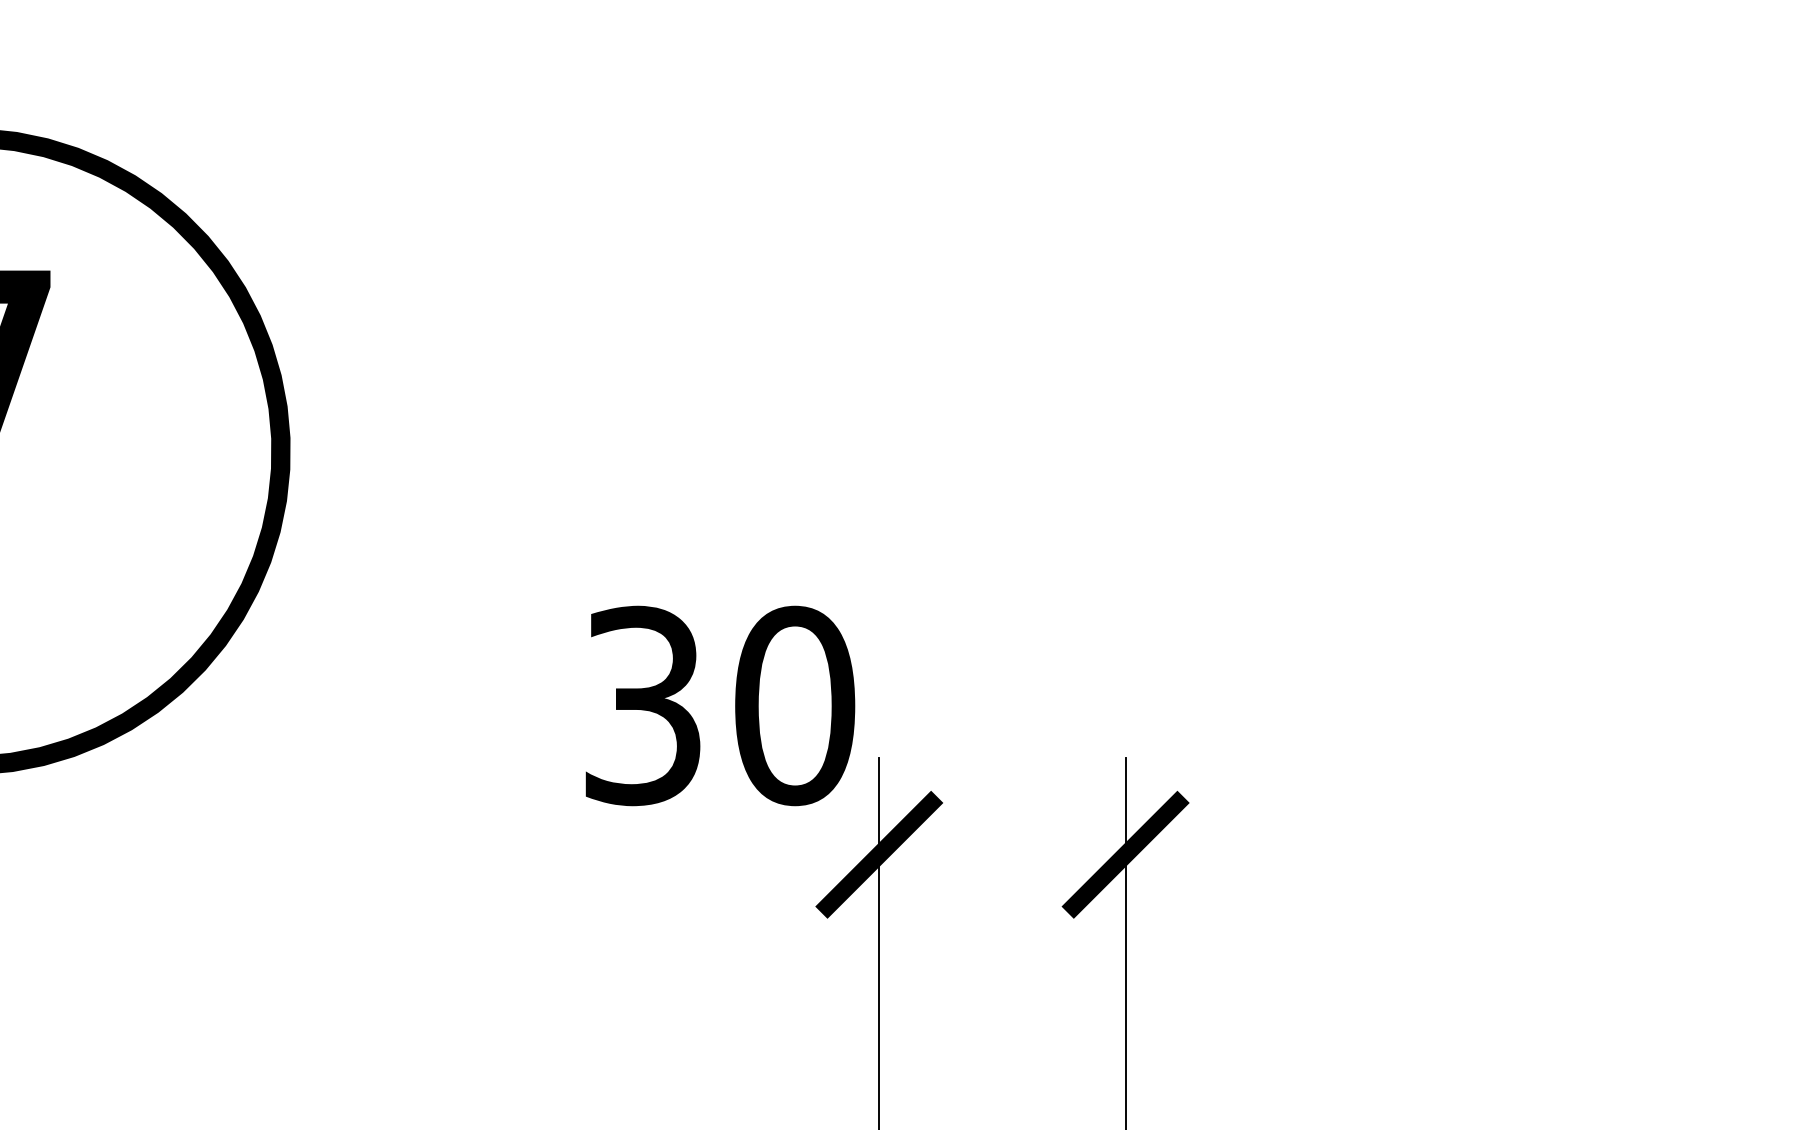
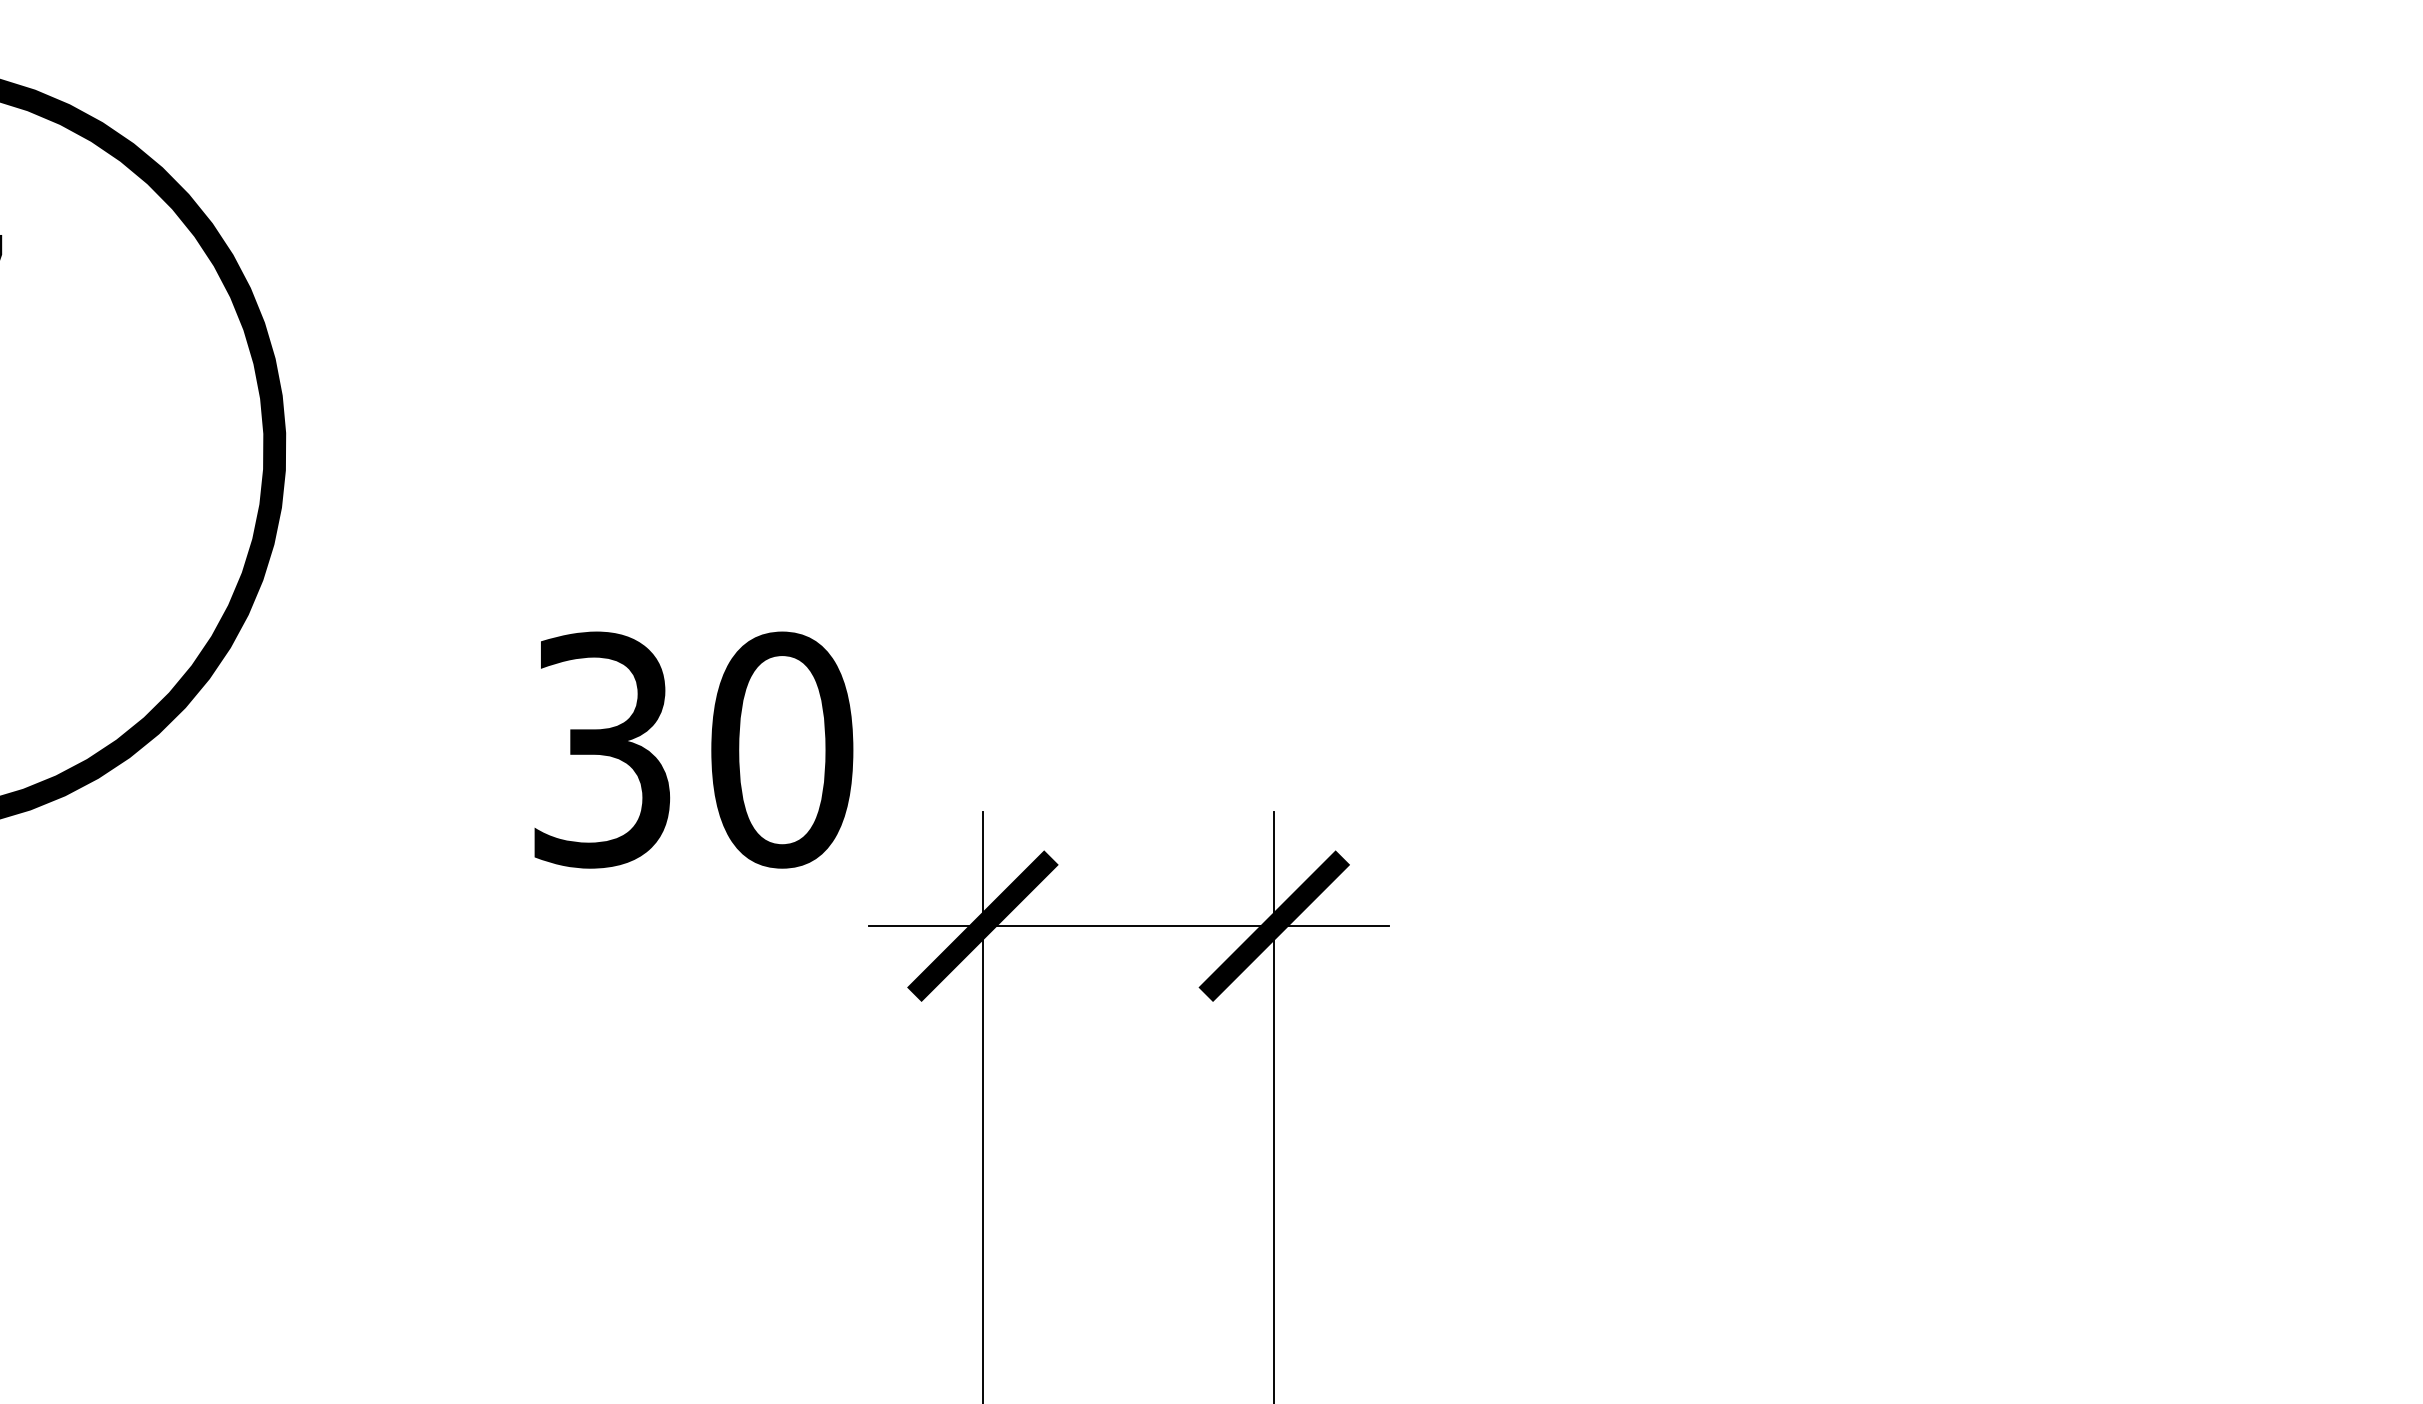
text: (720, 705) -> (693, 749), moved
line: (1002, 855) -> (1128, 926), added

